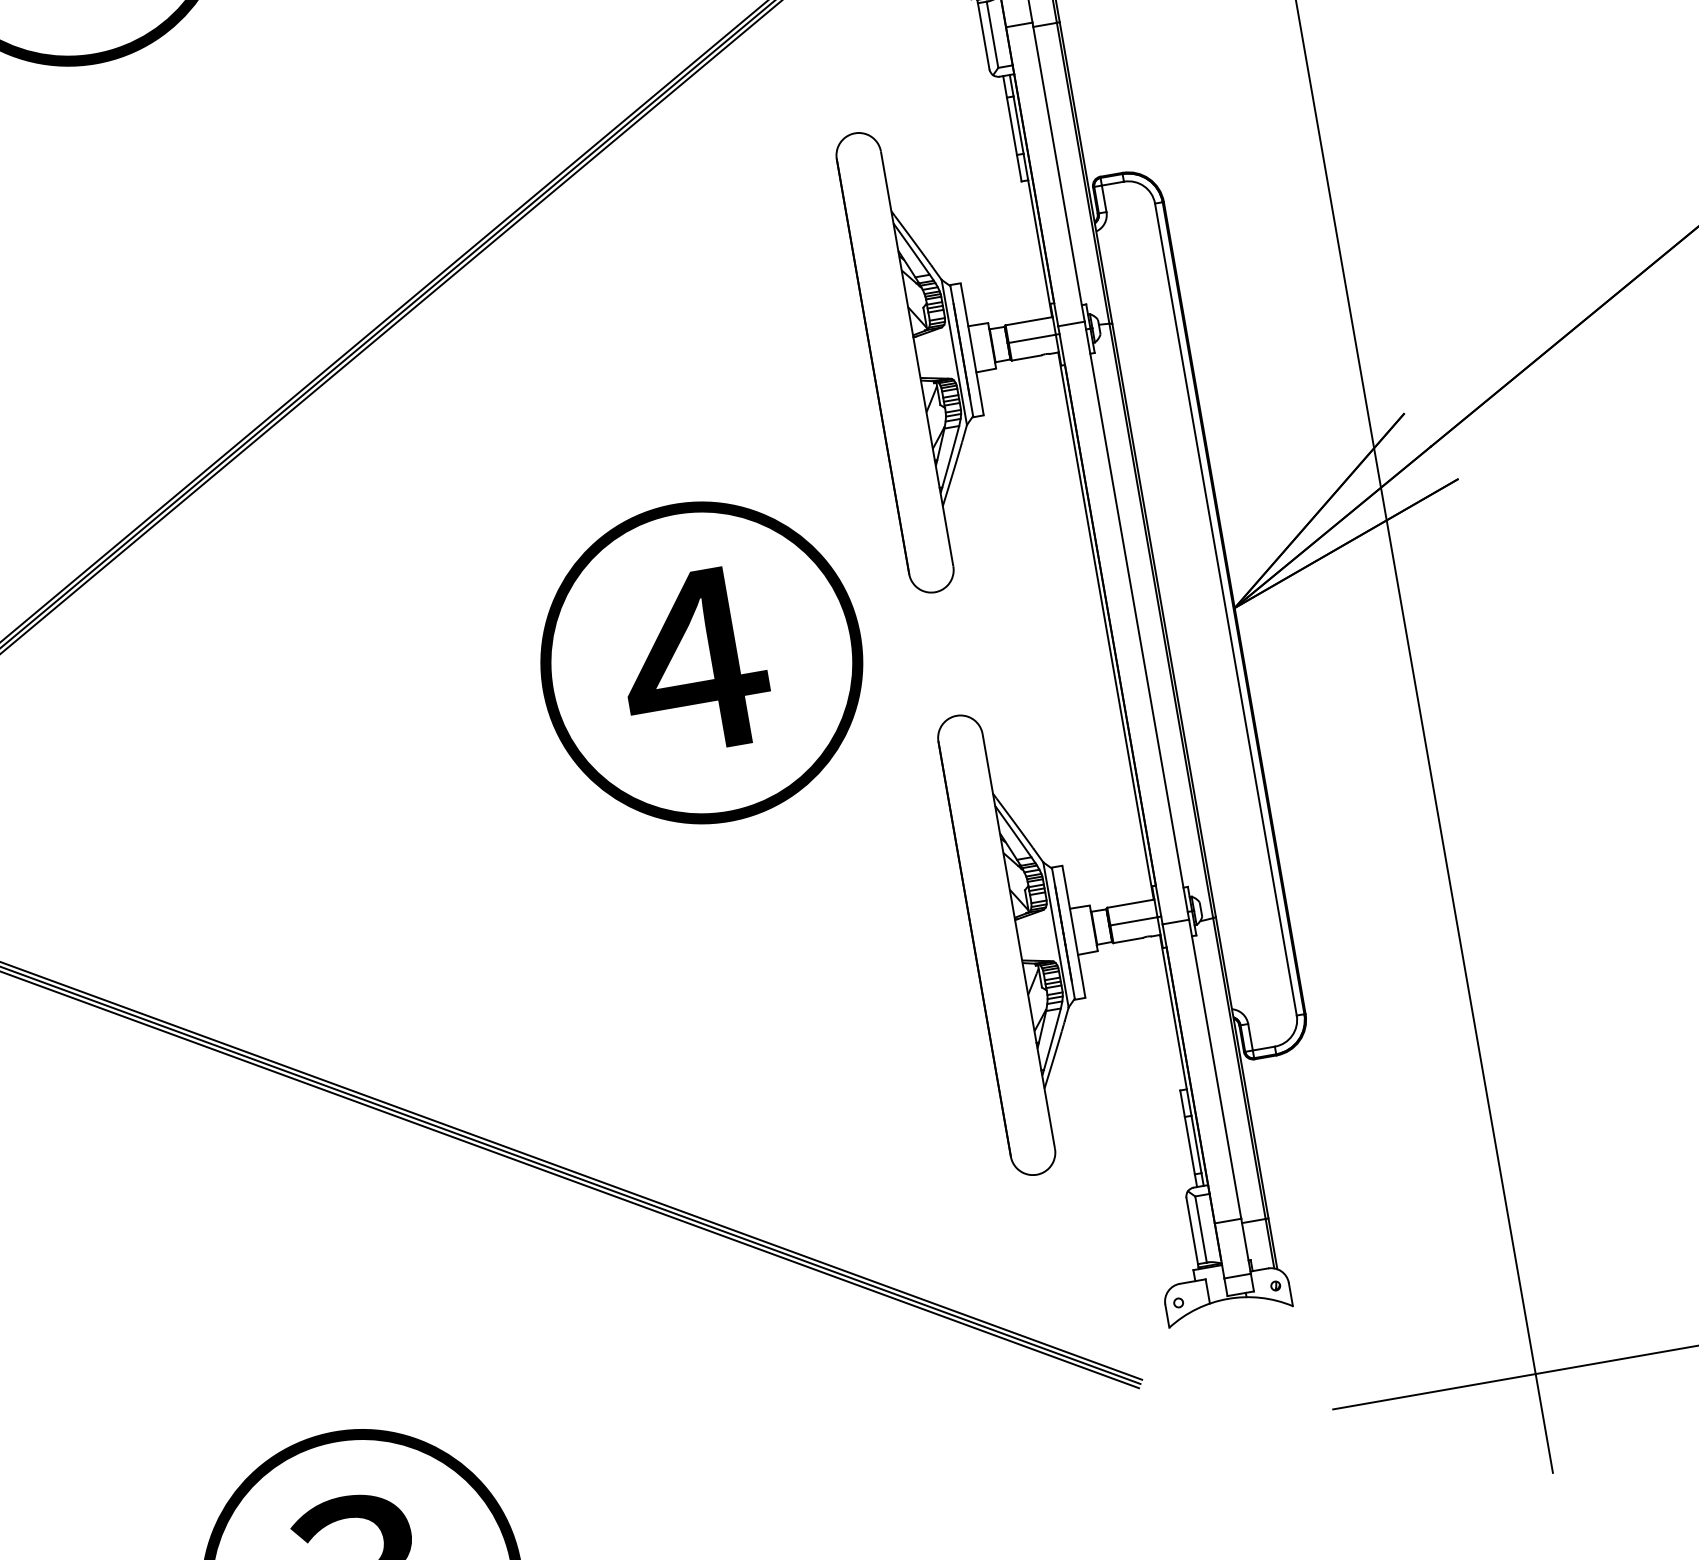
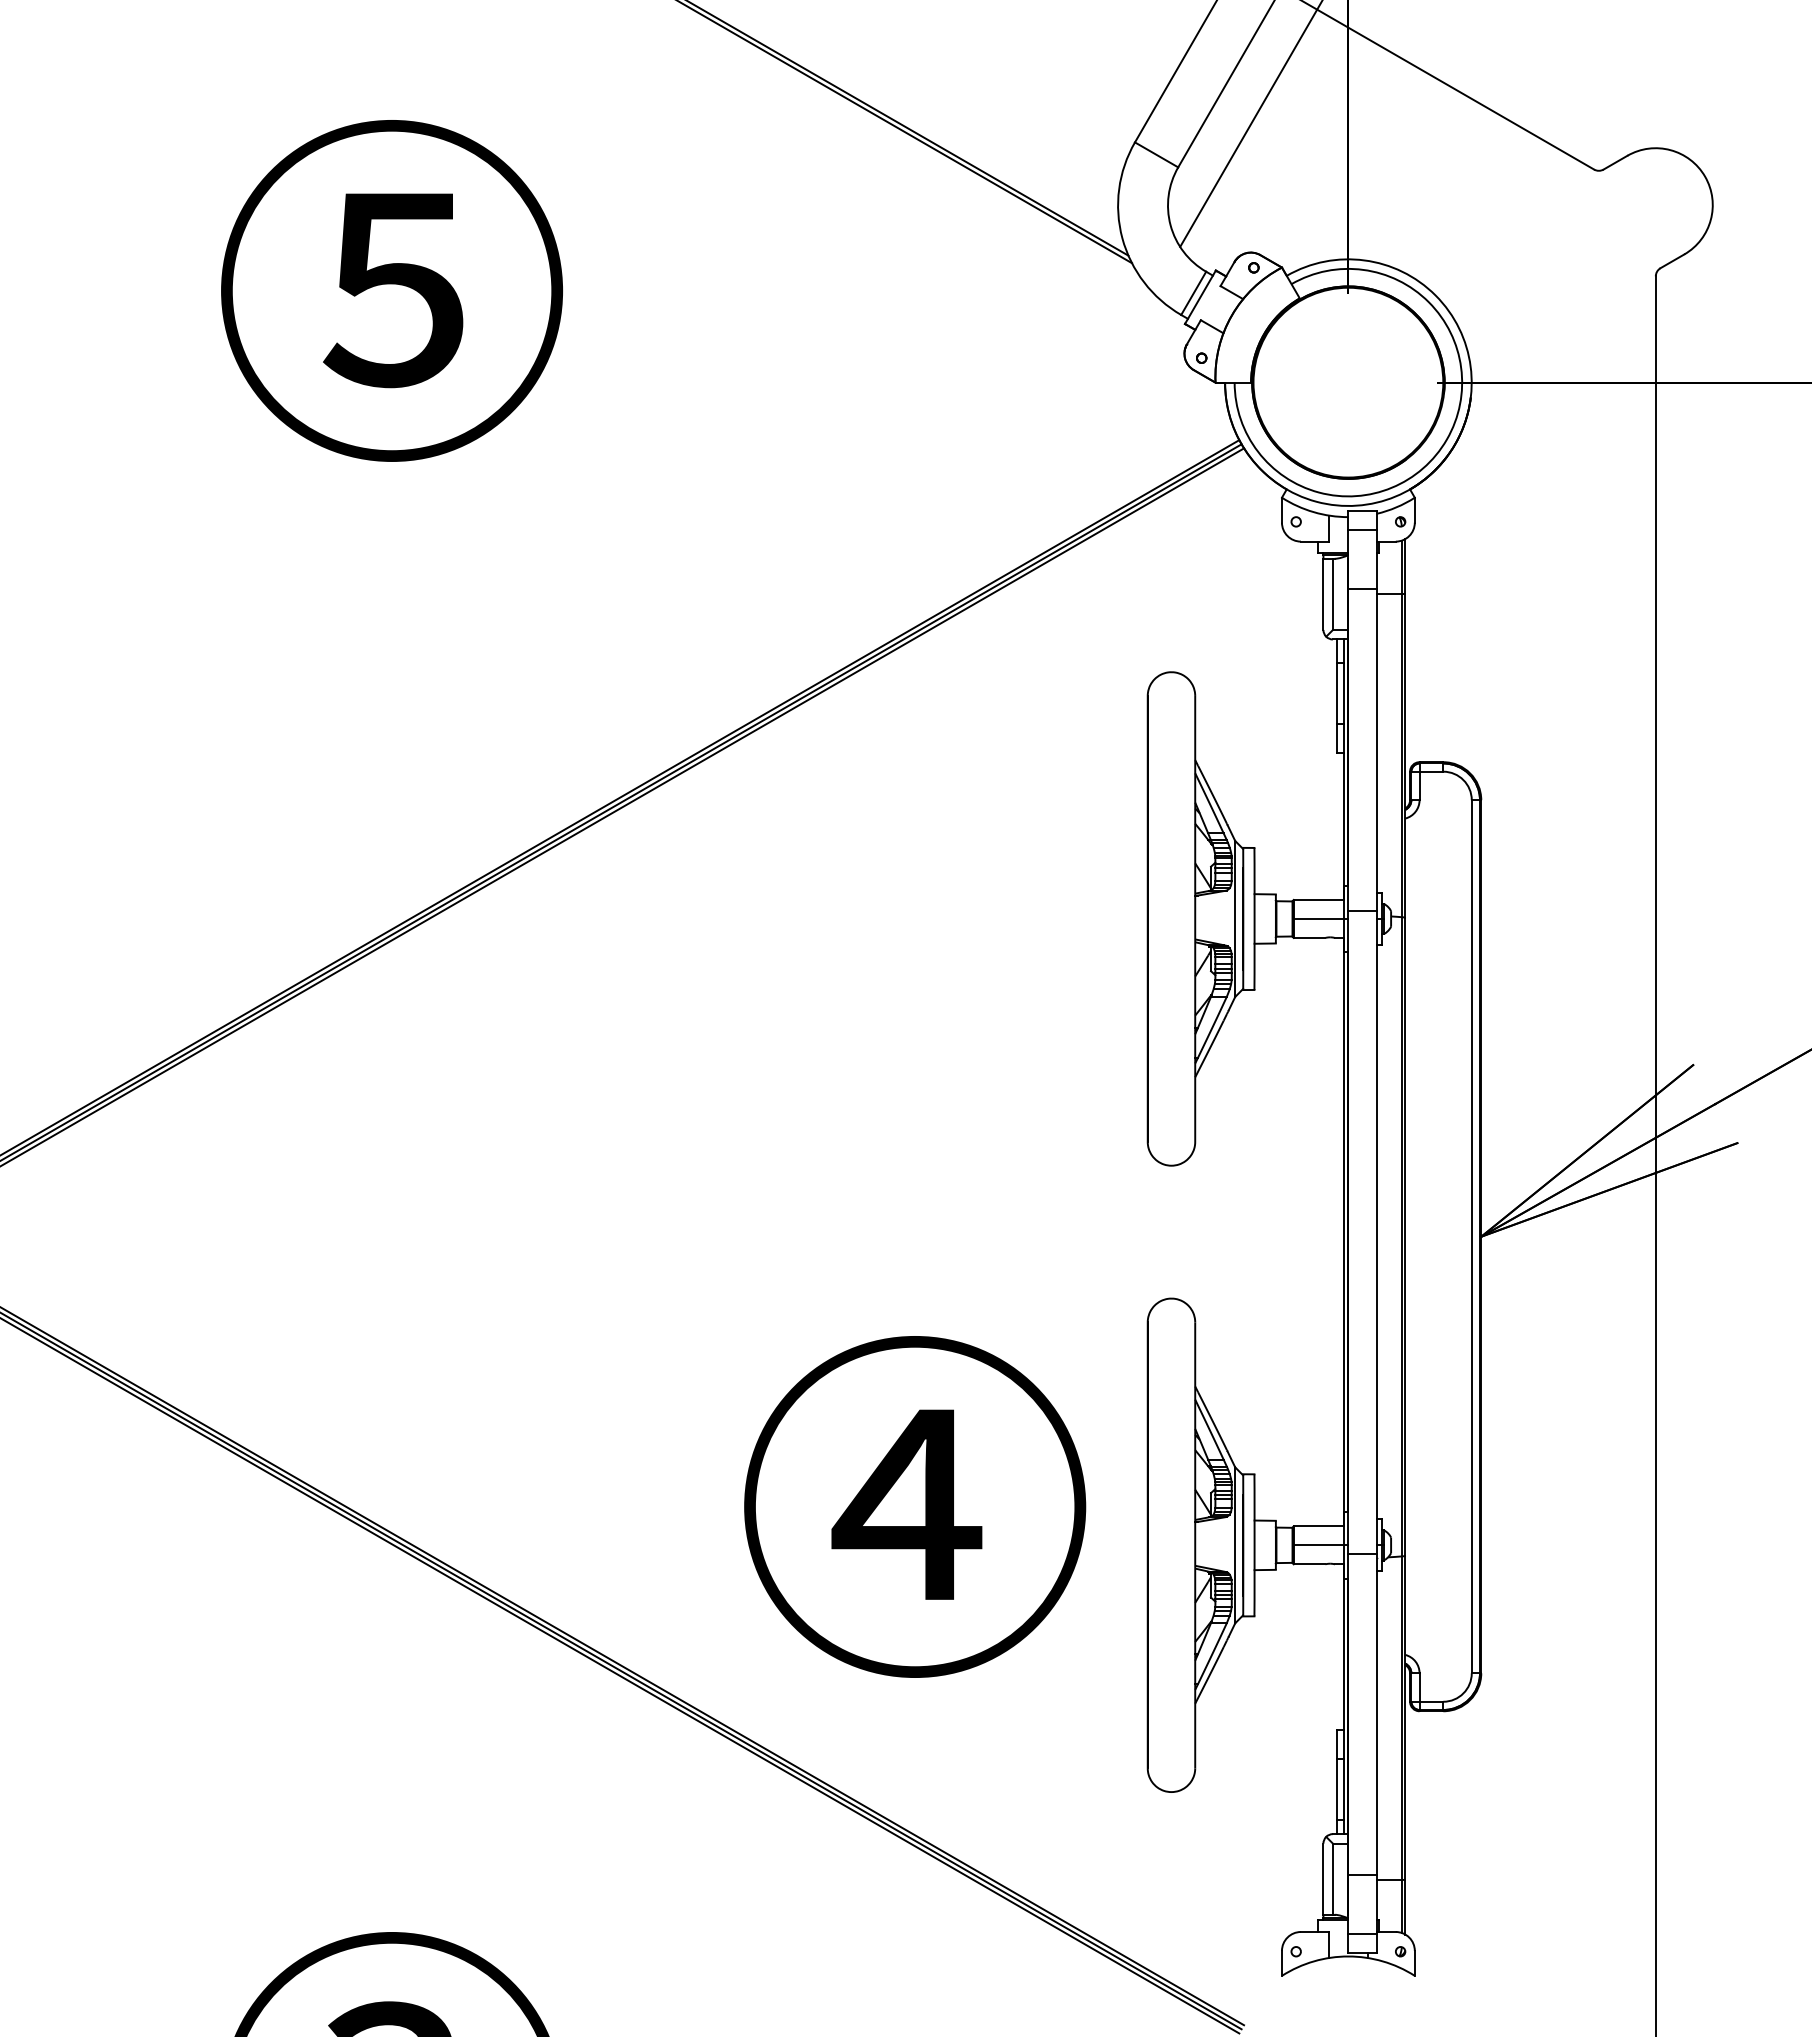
text: (702, 662) -> (915, 1506), moved

